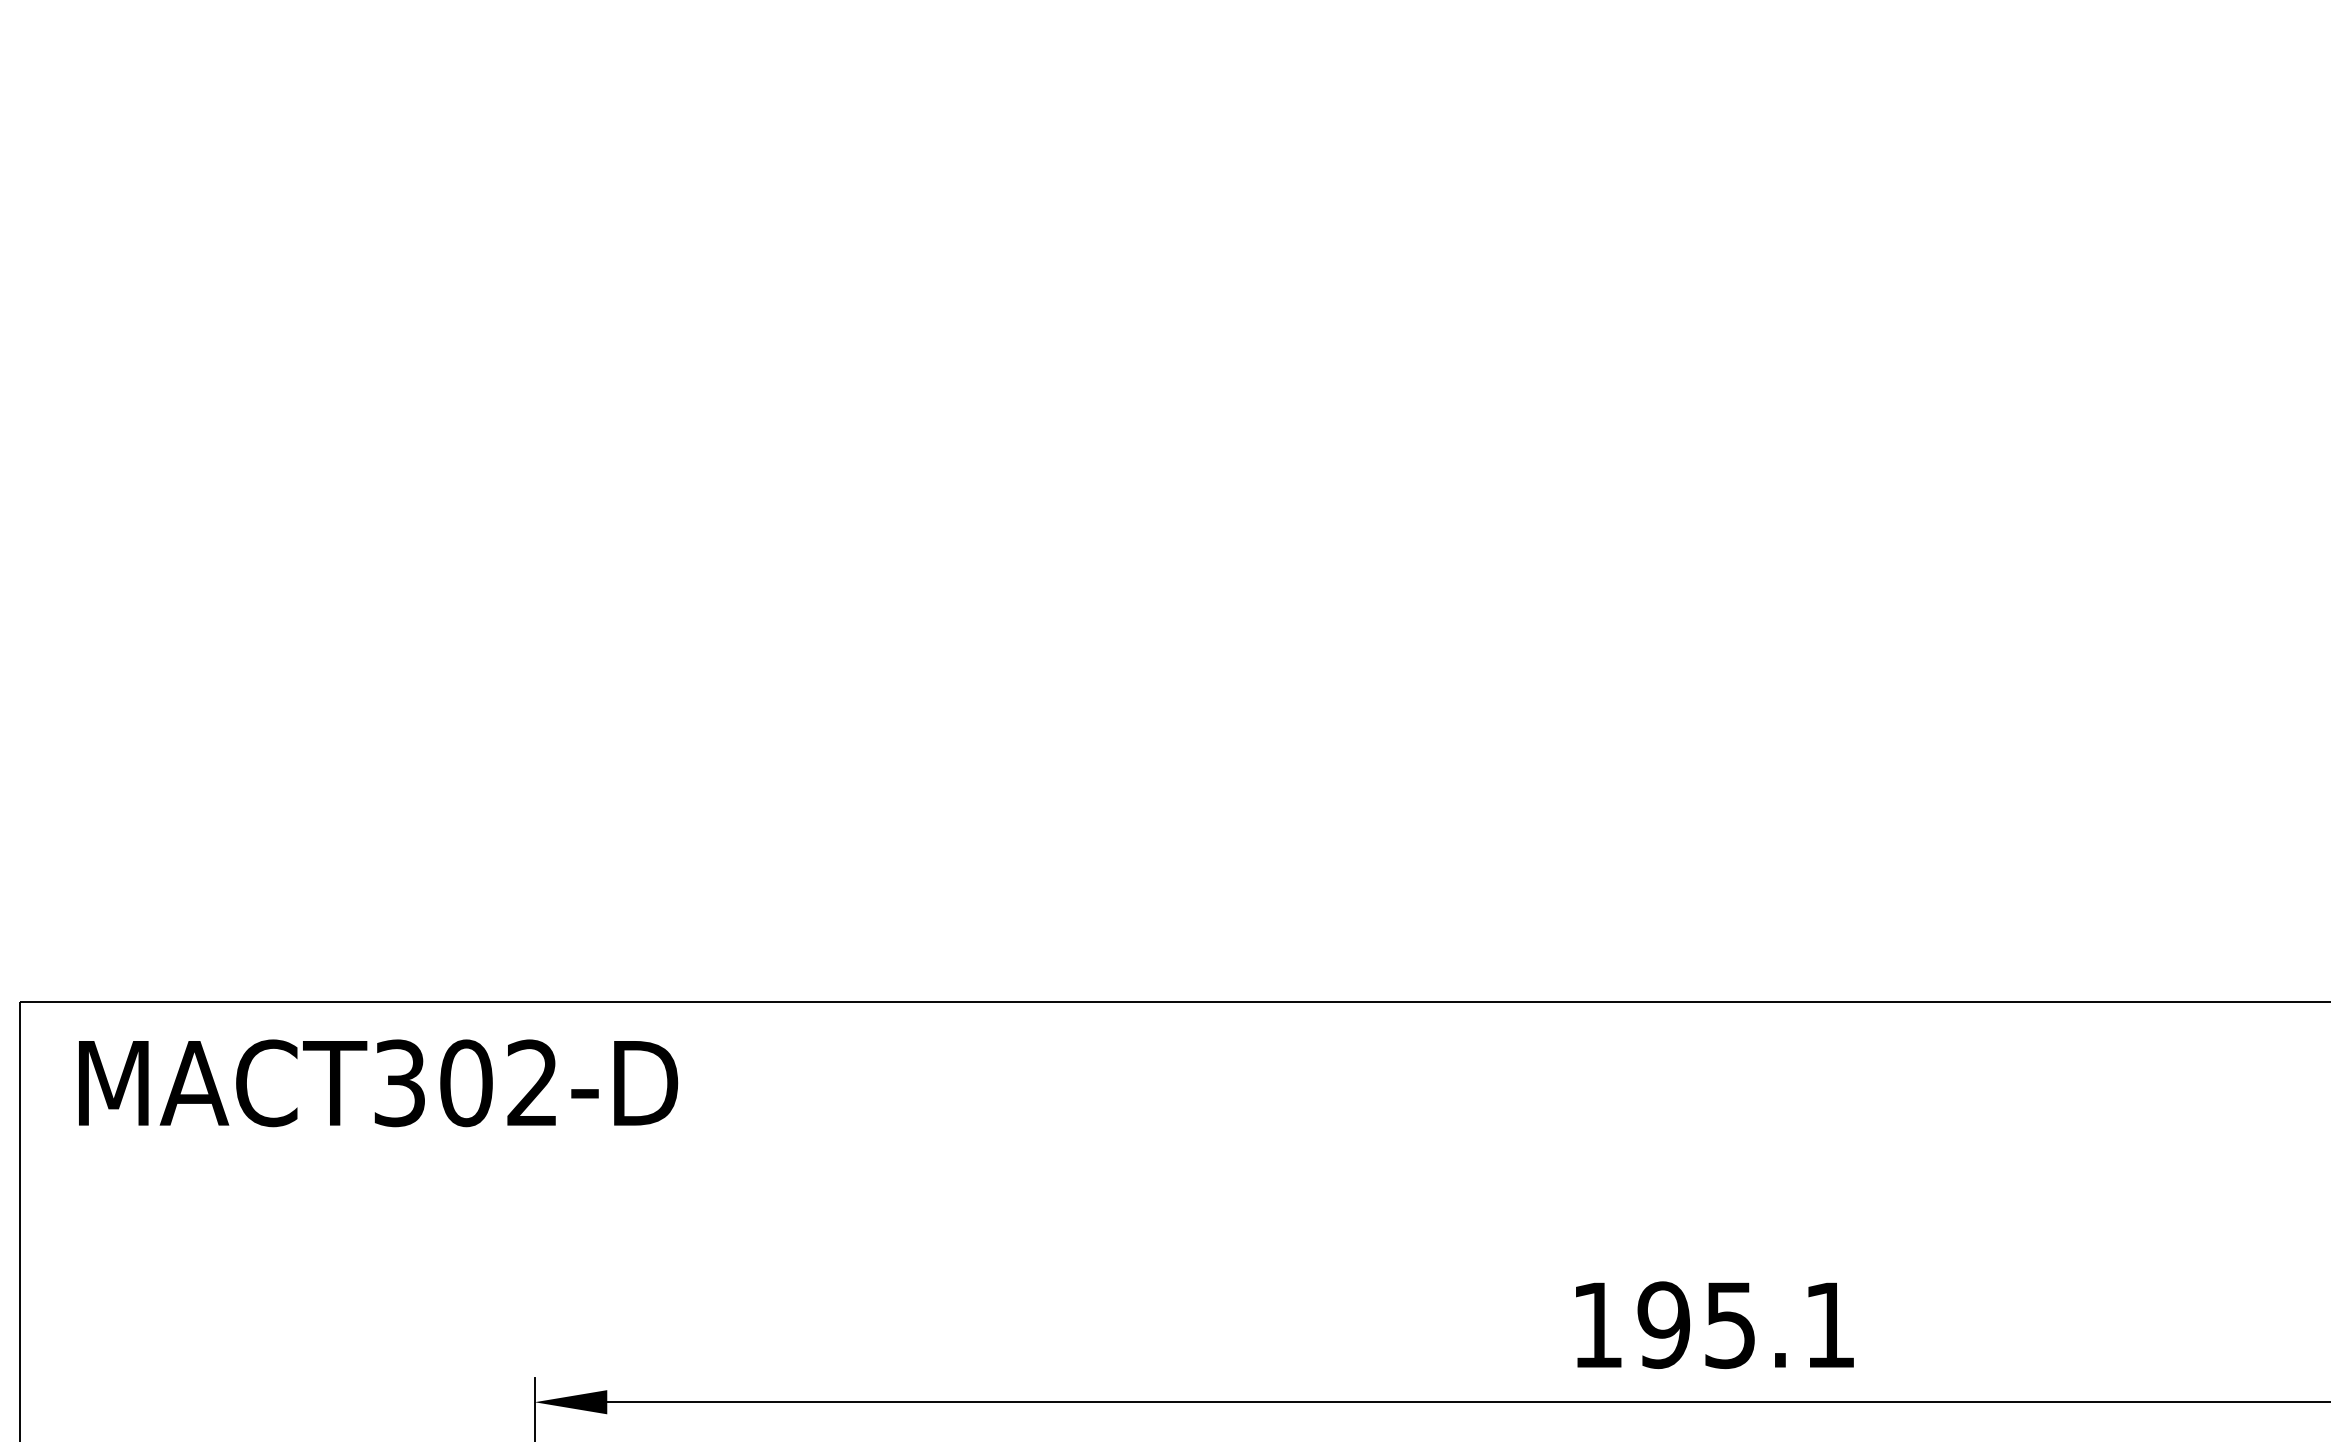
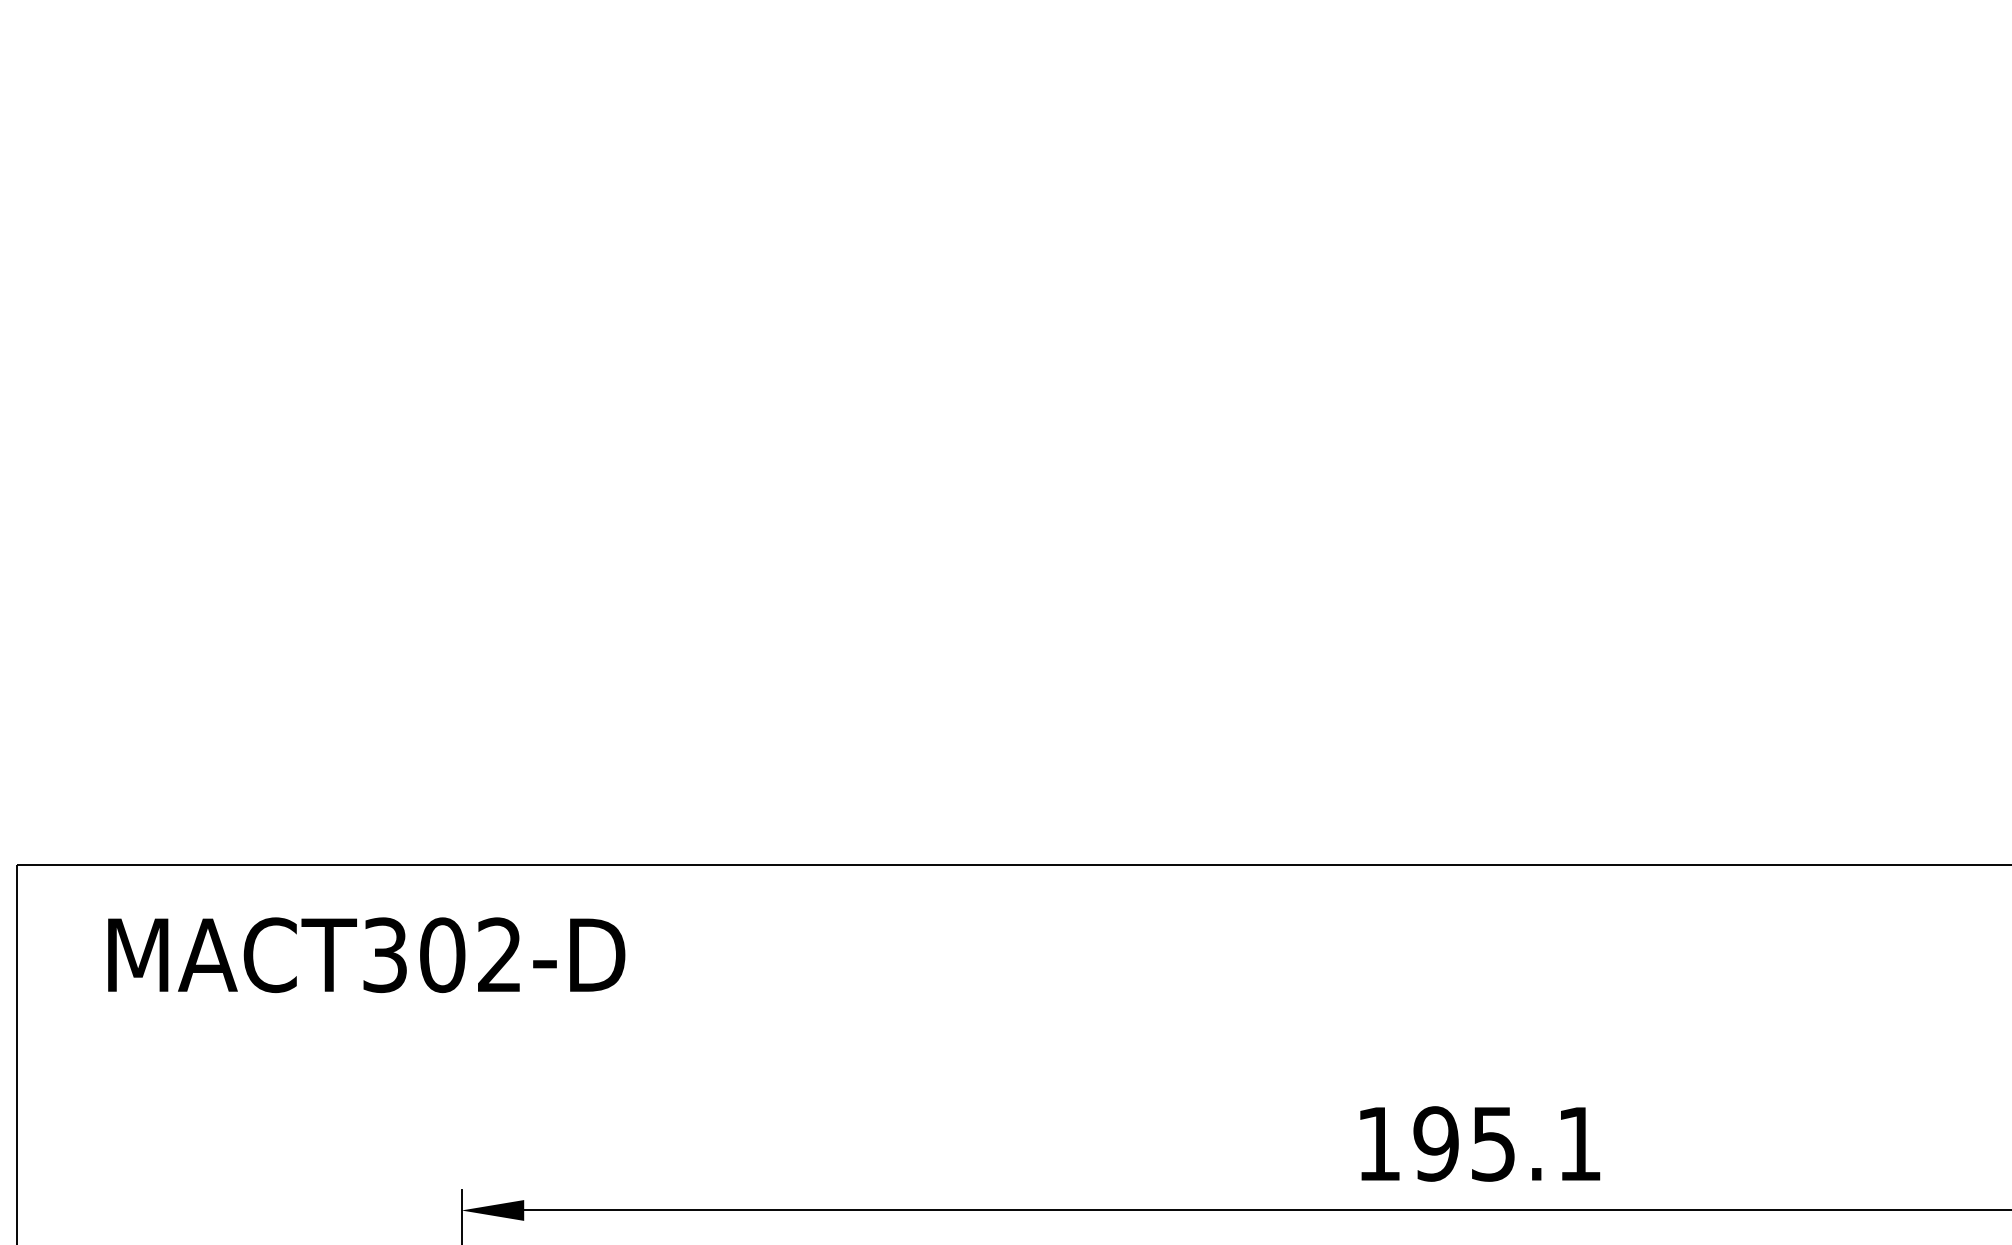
text: (378, 1083) -> (366, 955), moved

